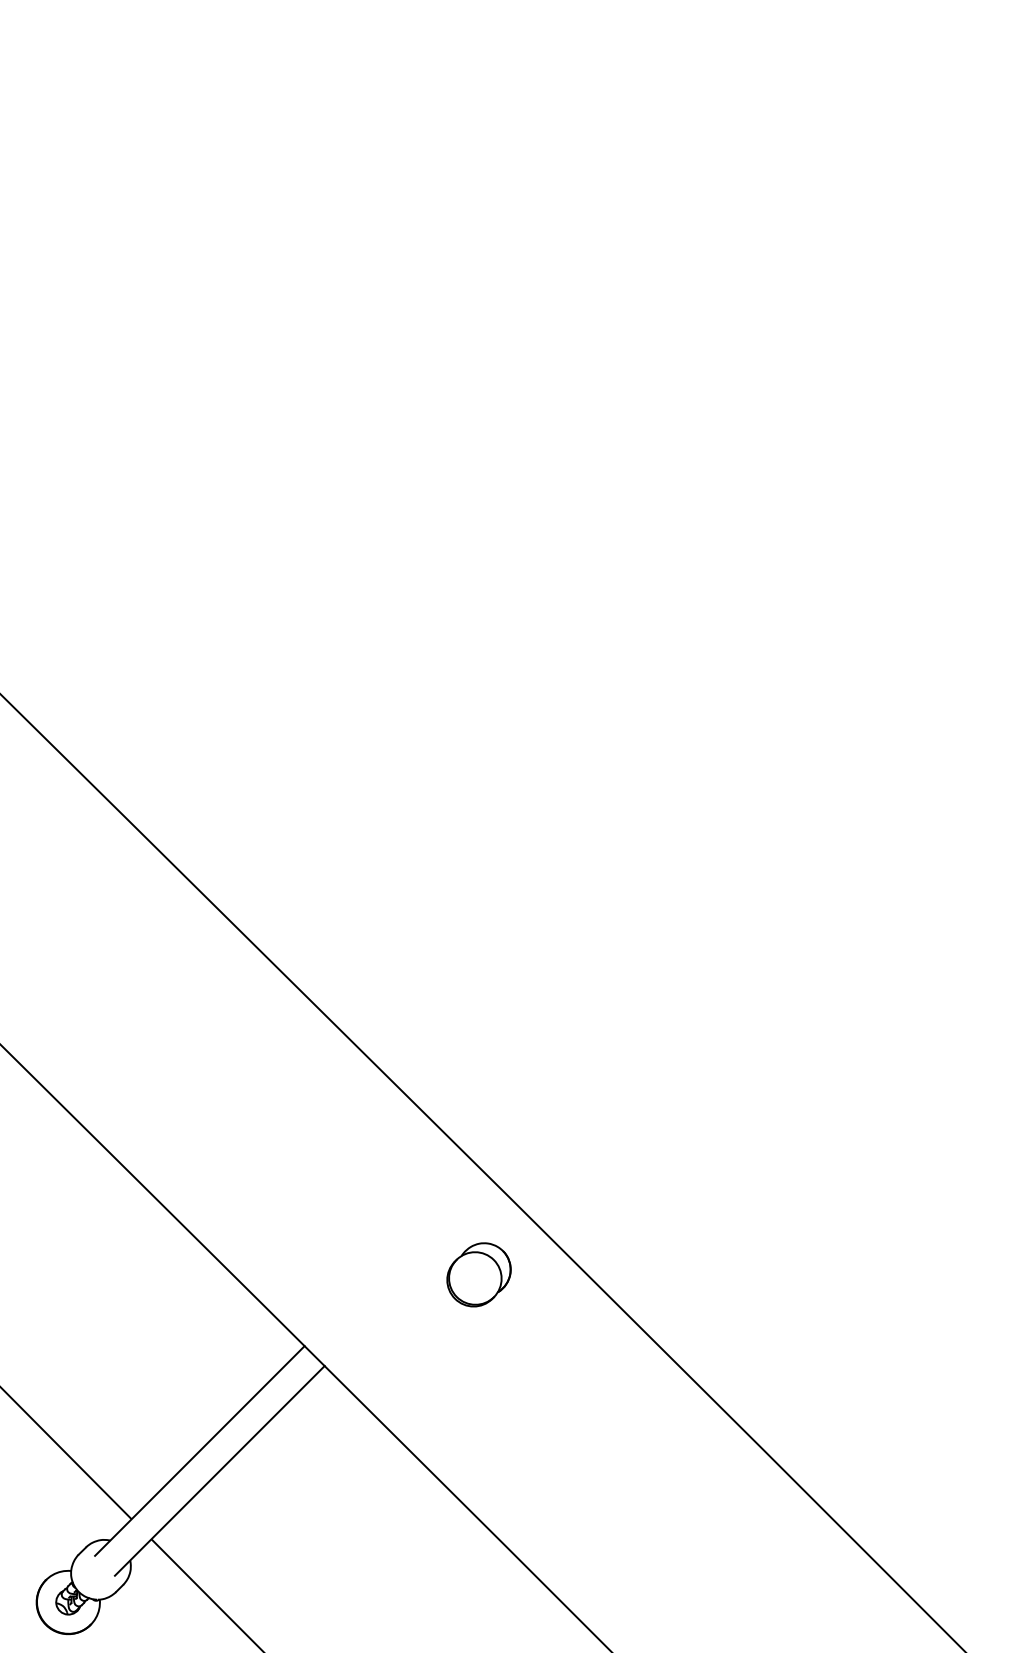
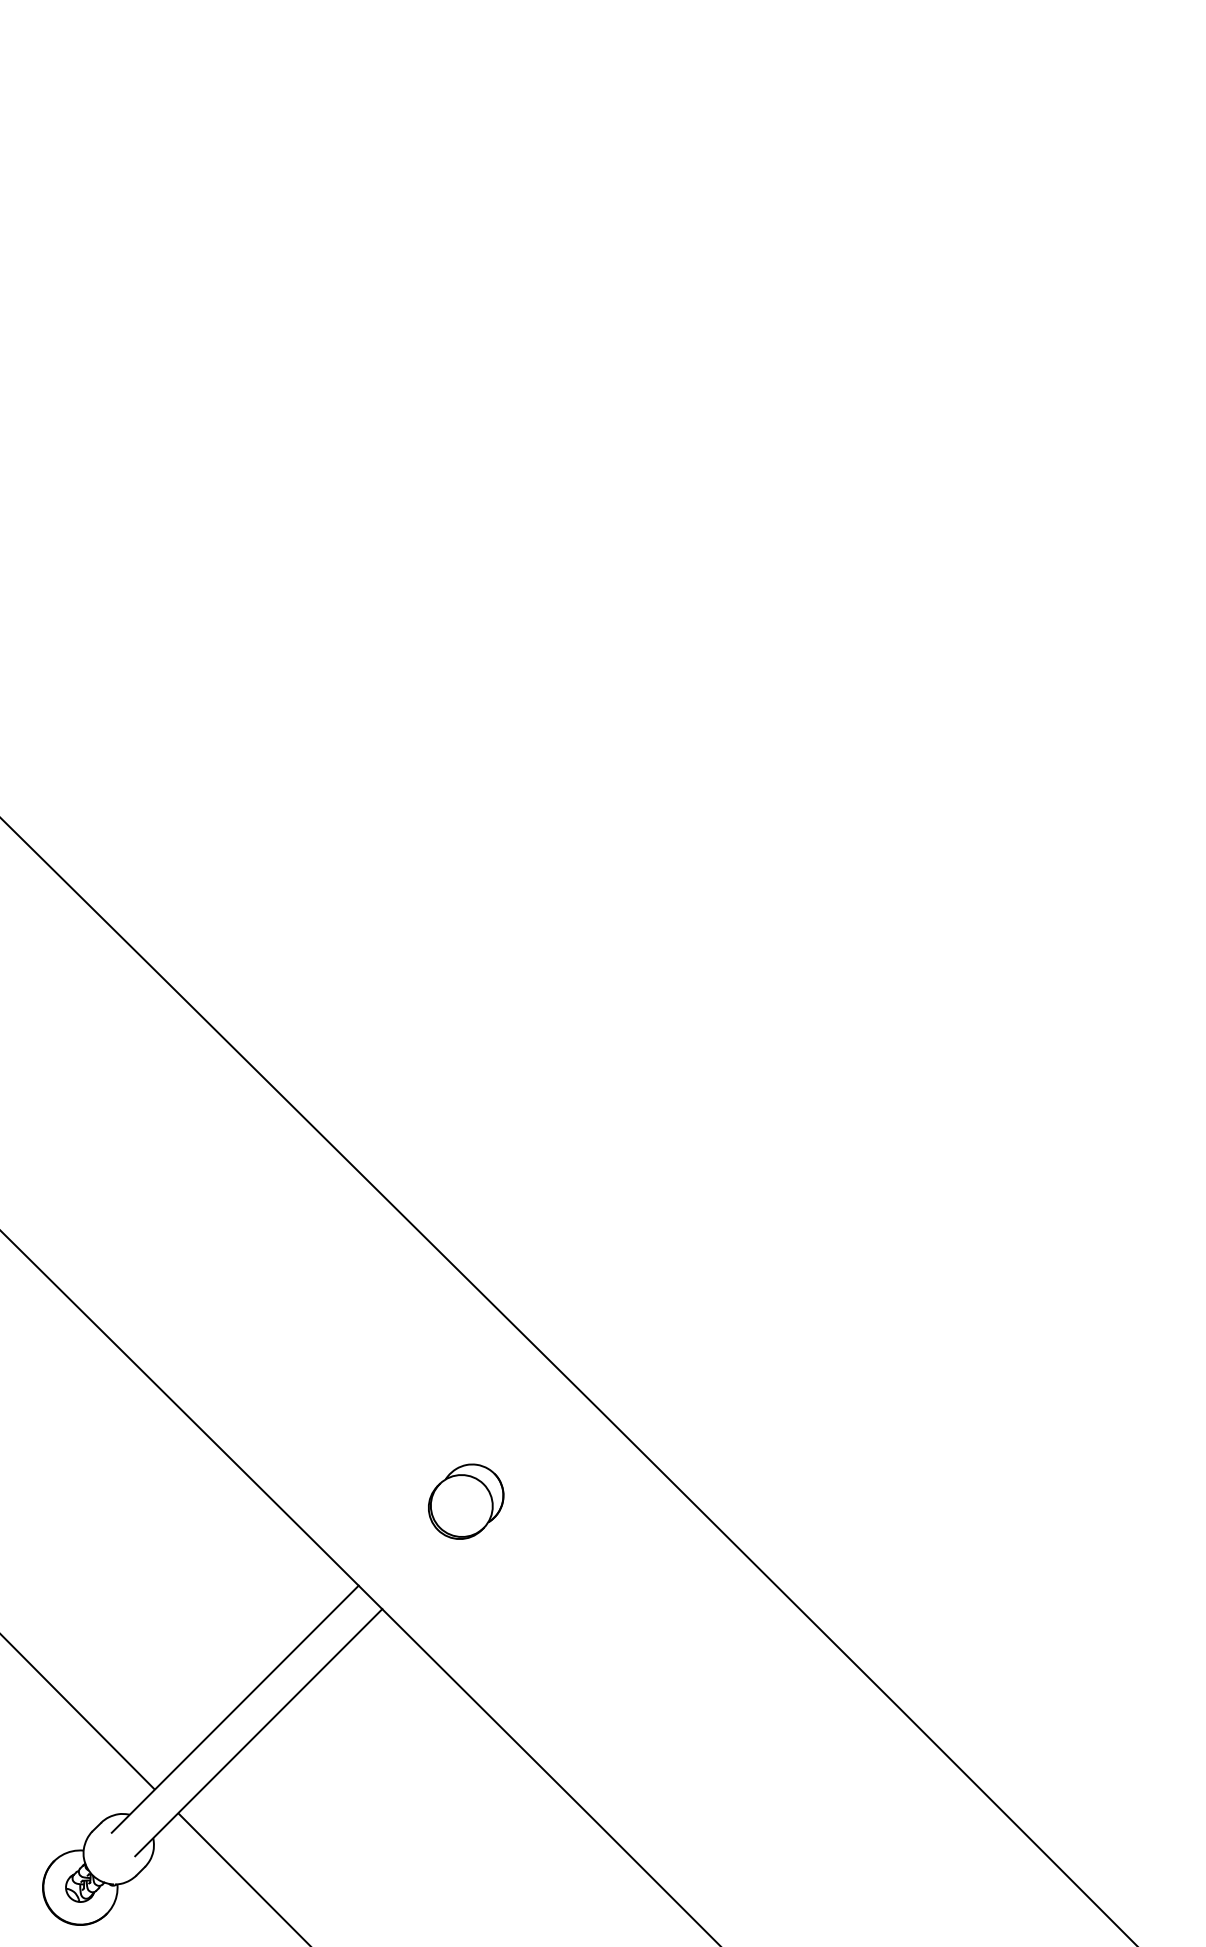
part: (479, 1274) -> (466, 1501), moved

